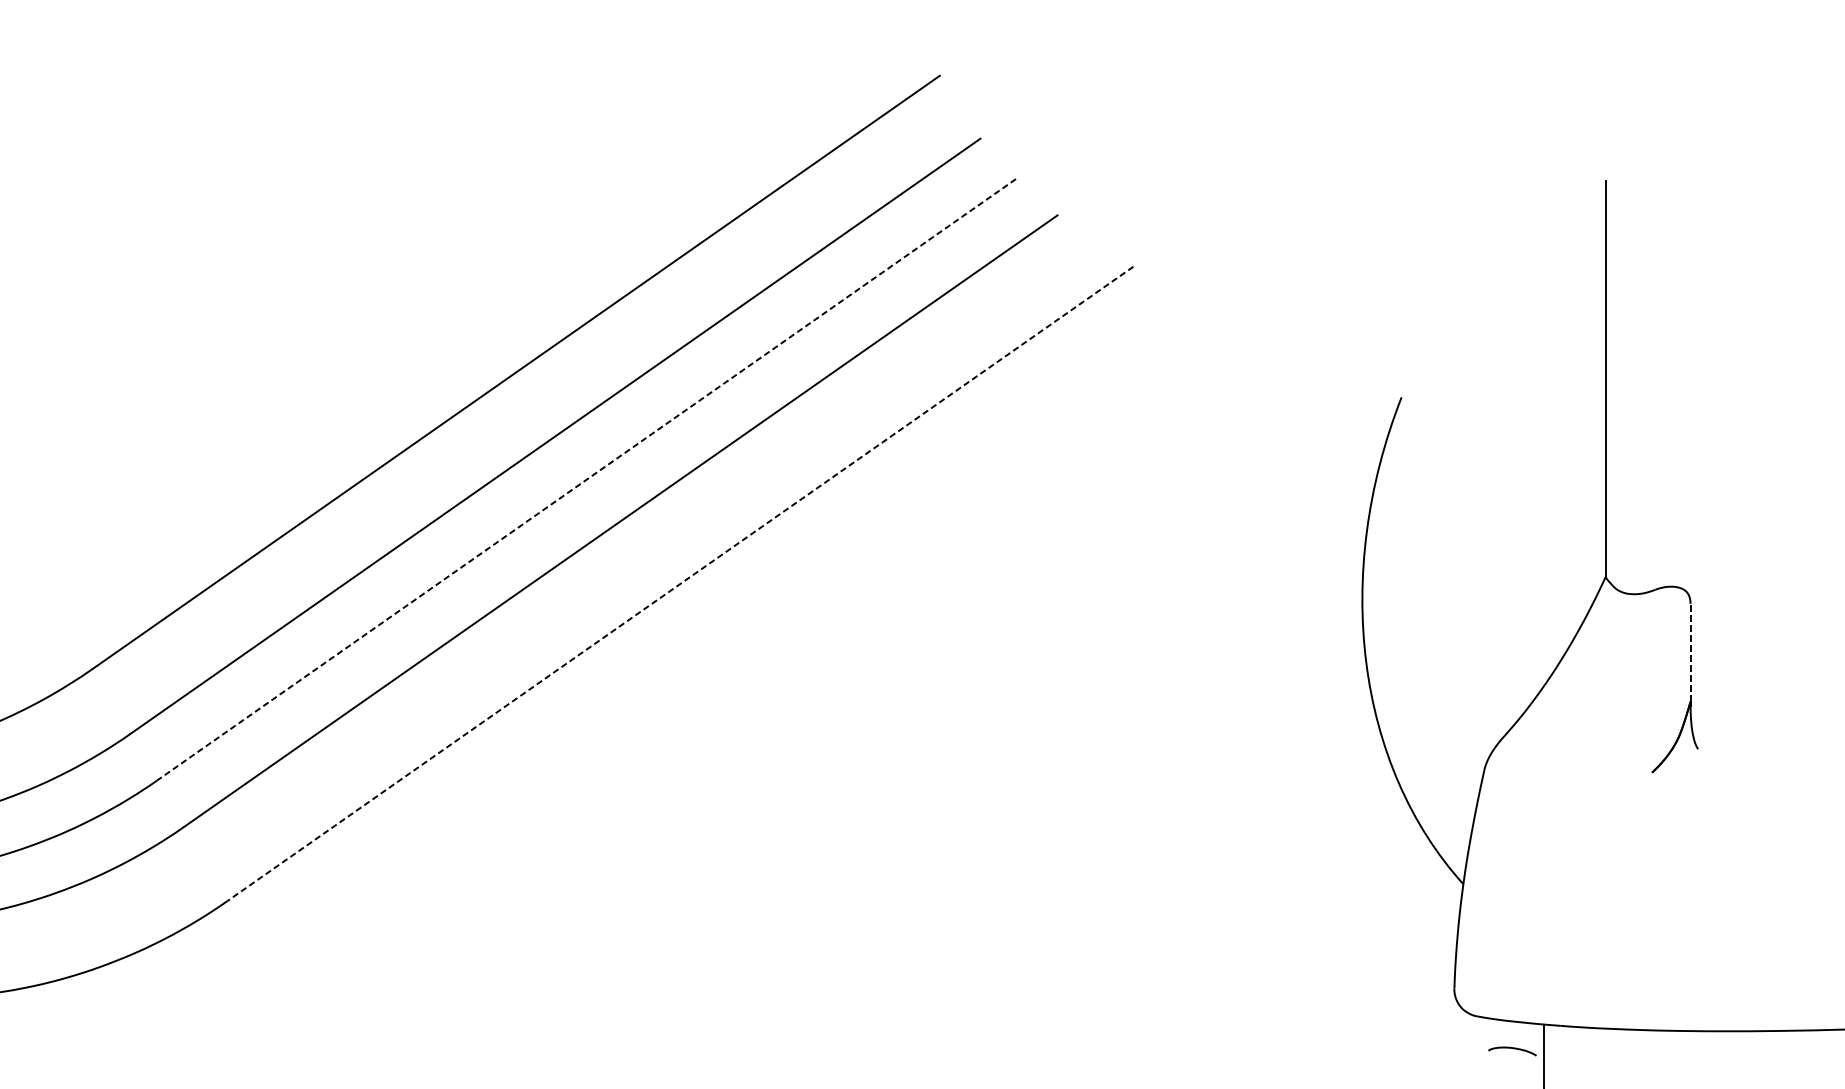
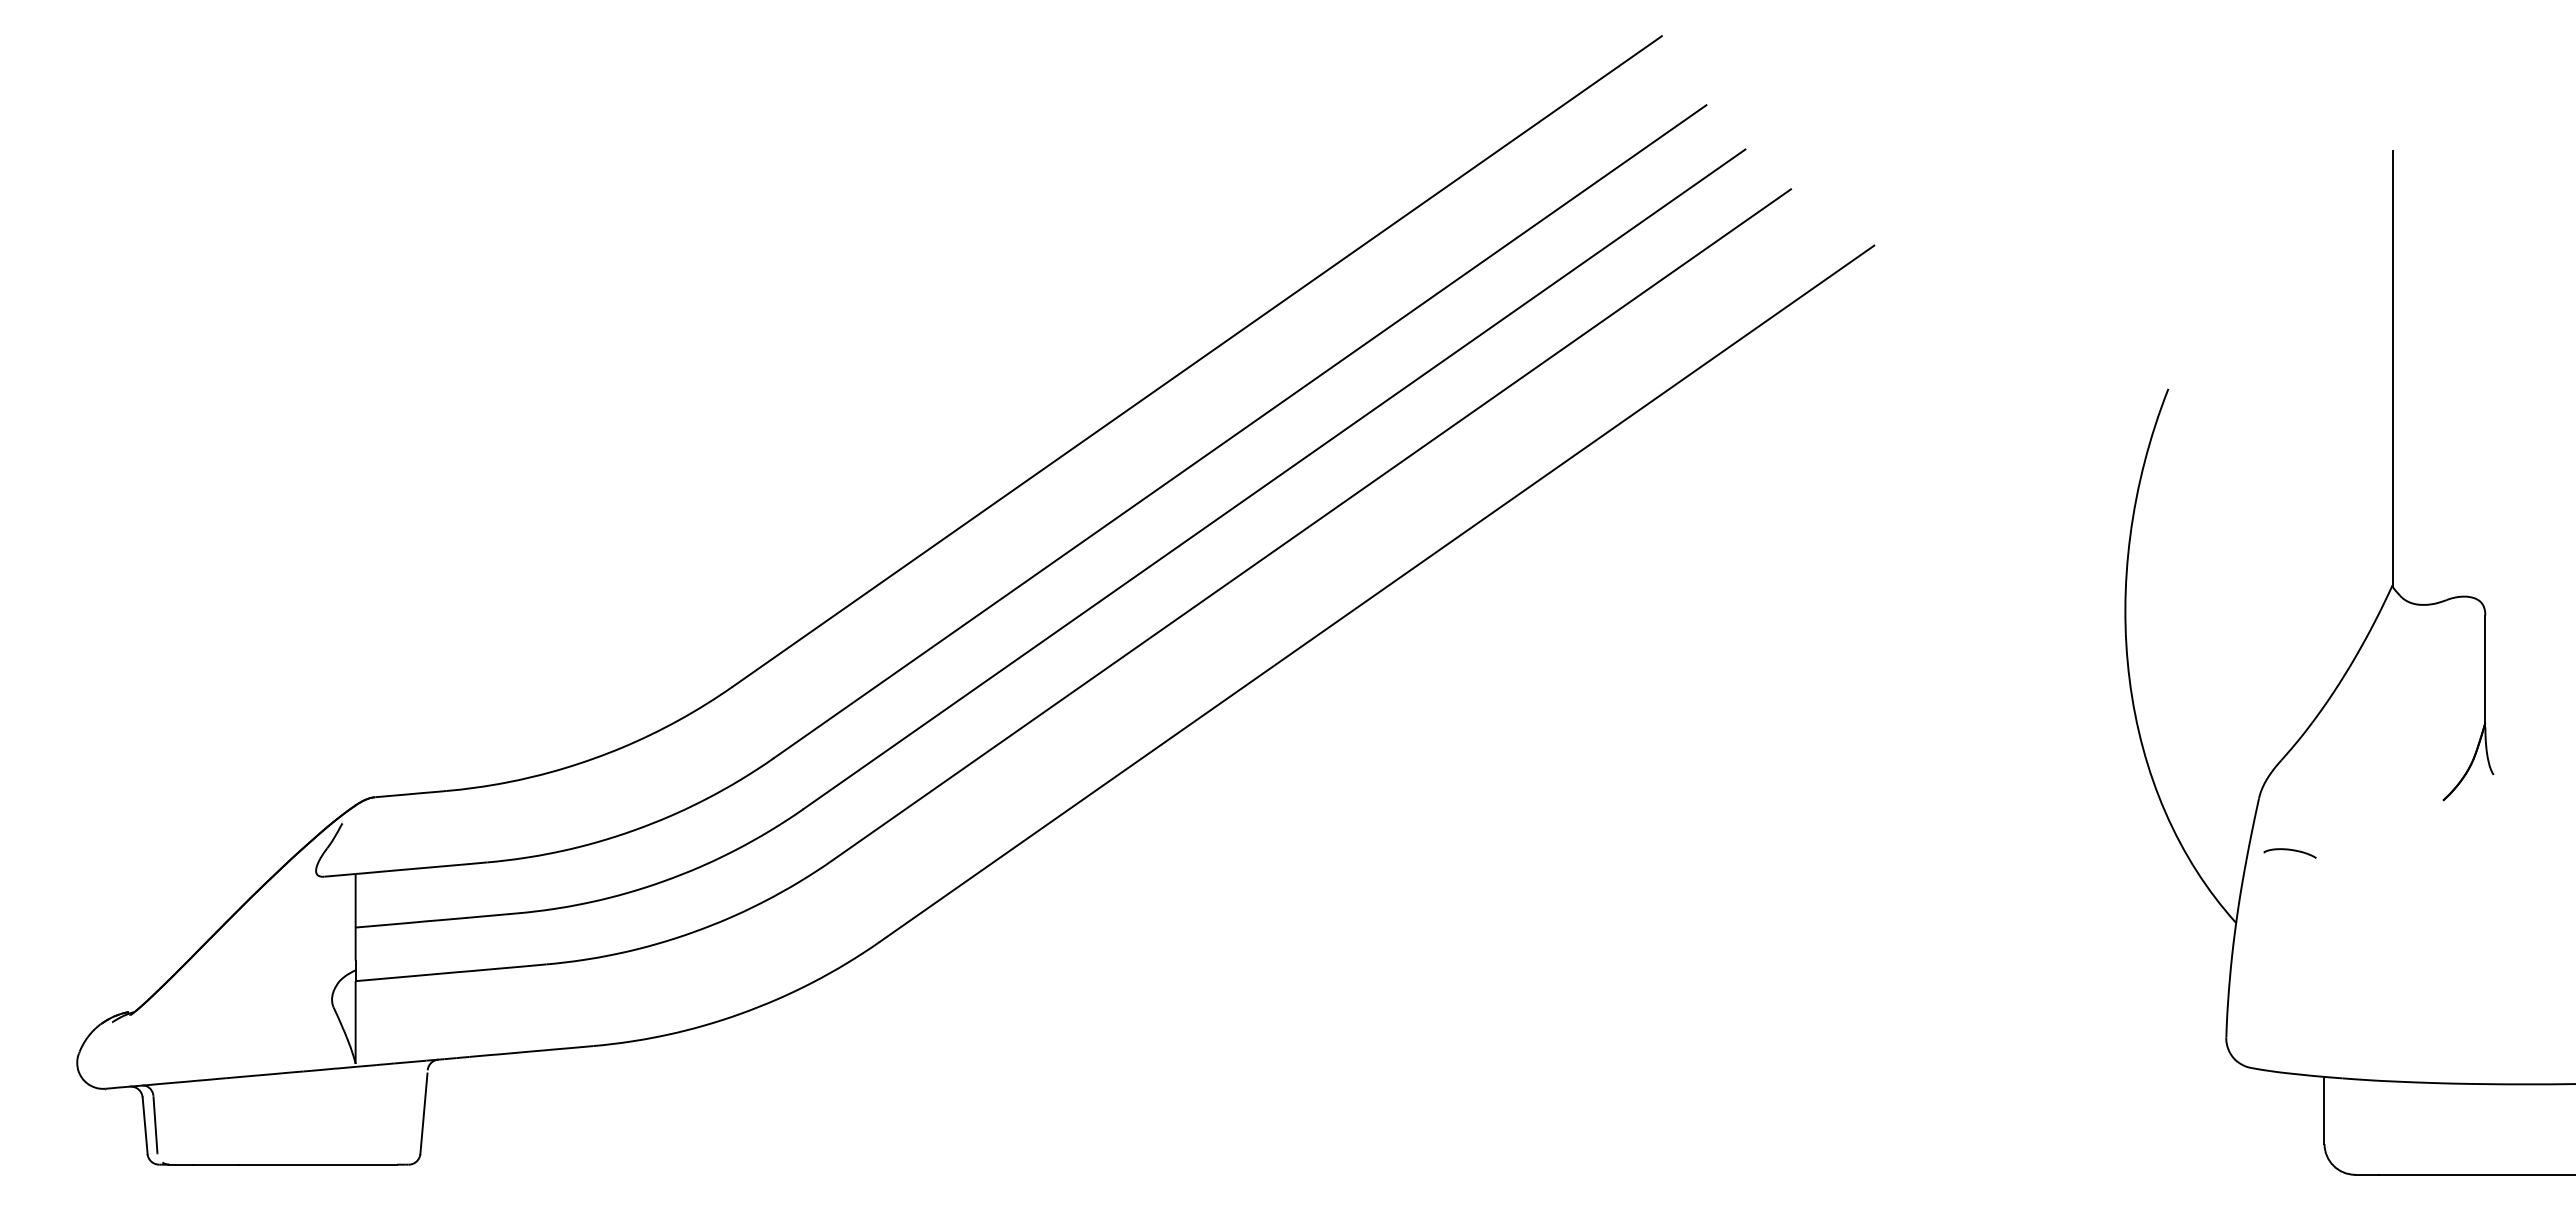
line: (585, 479) -> (1273, 479), dashed -> solid
line: (680, 583) -> (1377, 593), dashed -> solid
line: (1690, 653) -> (2485, 669), dashed -> solid
curve: (1512, 1048) -> (2289, 850), moved

